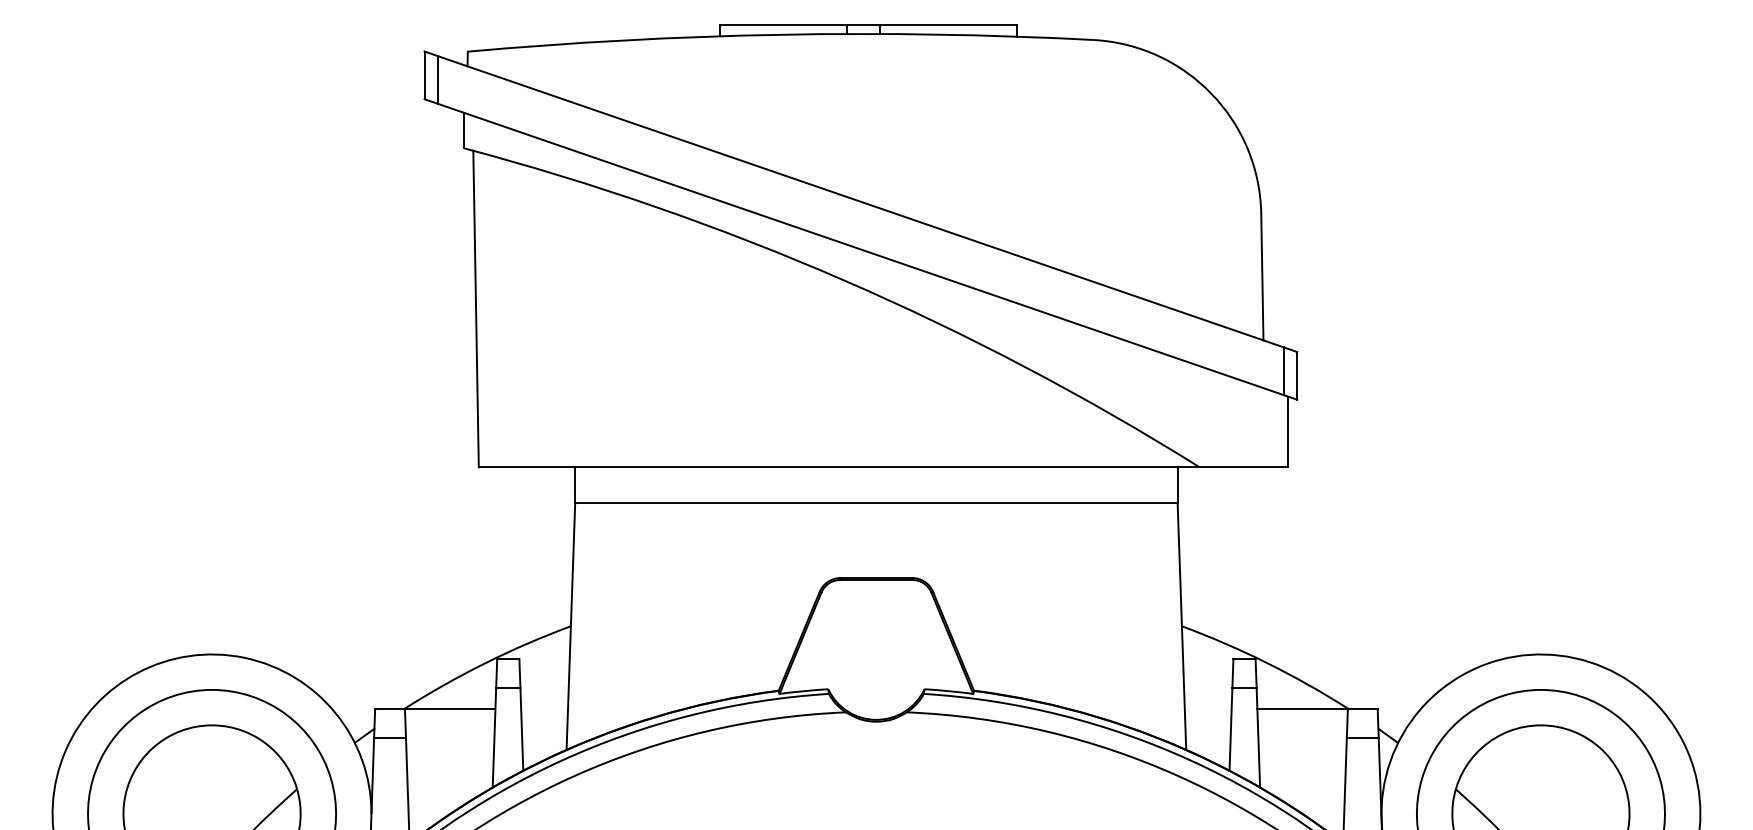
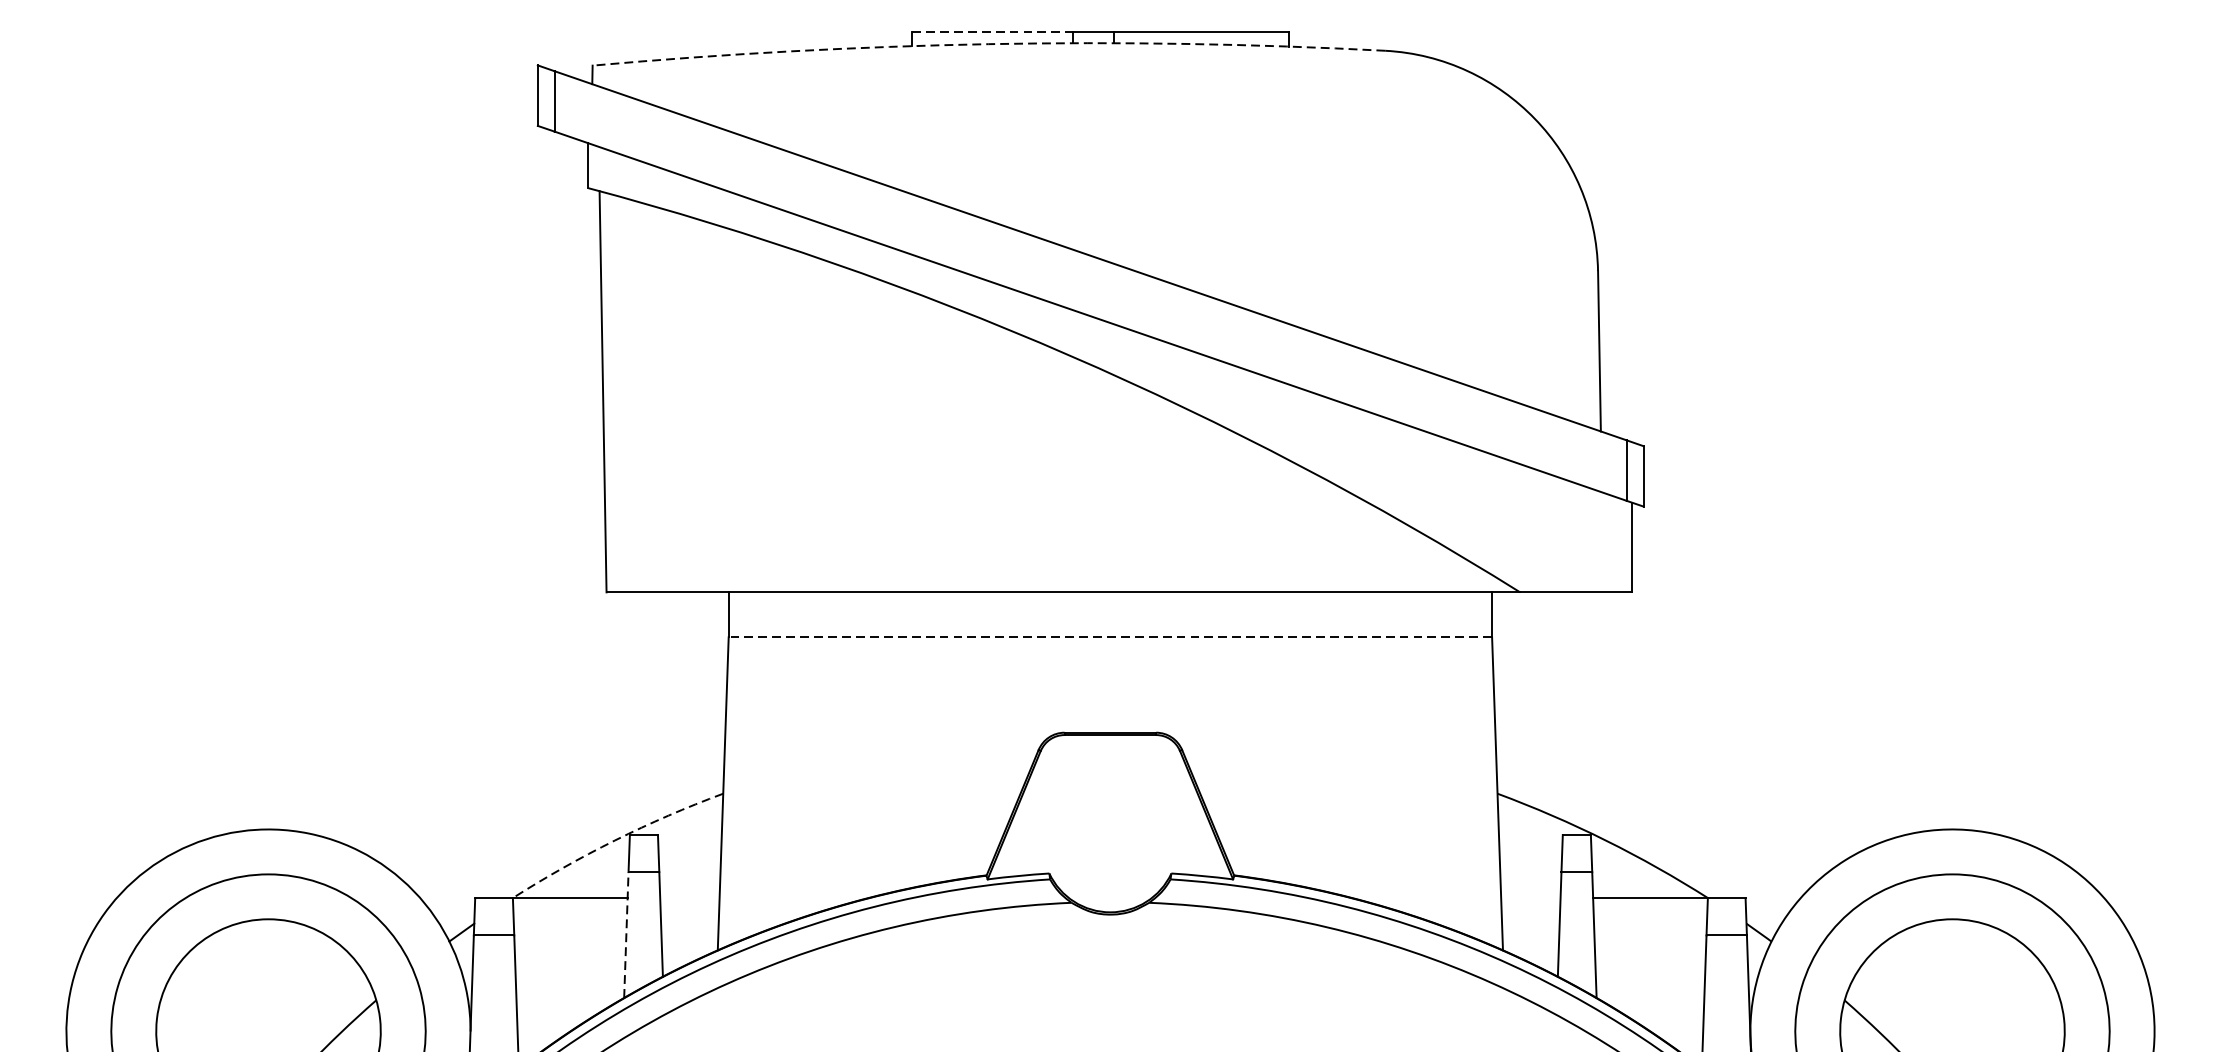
line: (783, 25) -> (992, 32), solid -> dashed
arc: (780, 34) -> (988, 43), solid -> dashed
line: (875, 502) -> (1109, 636), solid -> dashed
arc: (485, 663) -> (615, 840), solid -> dashed
line: (494, 737) -> (626, 934), solid -> dashed

